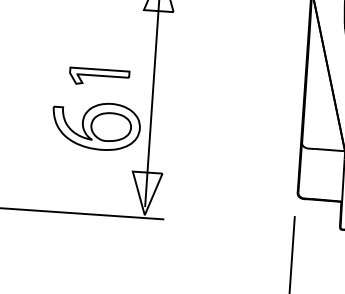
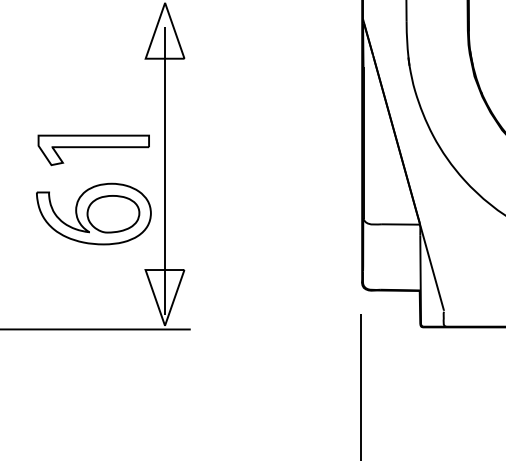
part: (99, 77) -> (93, 150), size x1.43

